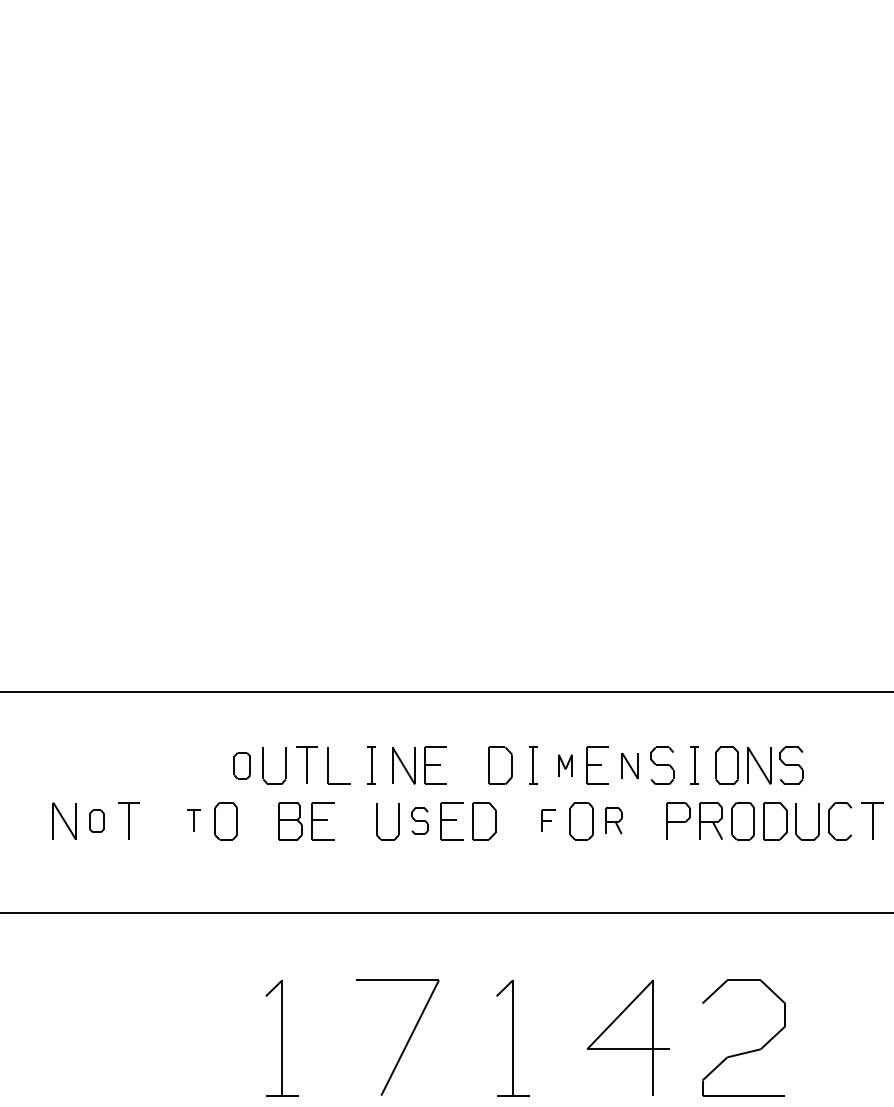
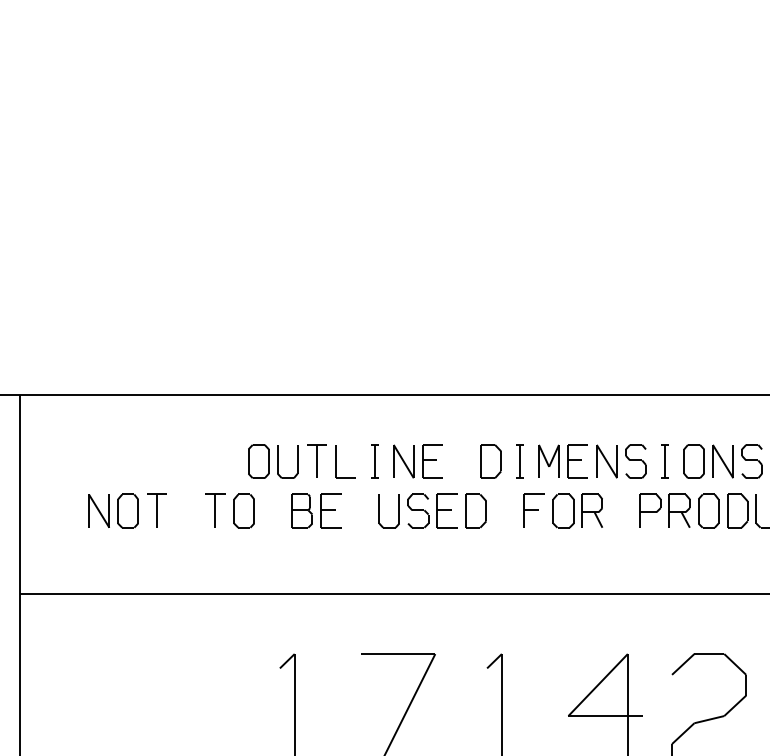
part: (242, 765) -> (258, 461), size x1.43
part: (565, 765) -> (548, 461), size x1.67
part: (629, 765) -> (606, 461), size x1.43
part: (193, 820) -> (214, 510), size x1.67
part: (548, 820) -> (533, 510), size x1.67
part: (613, 820) -> (592, 510), size x1.43
part: (96, 821) -> (127, 511), size x1.67
part: (419, 821) -> (417, 511), size x1.43

